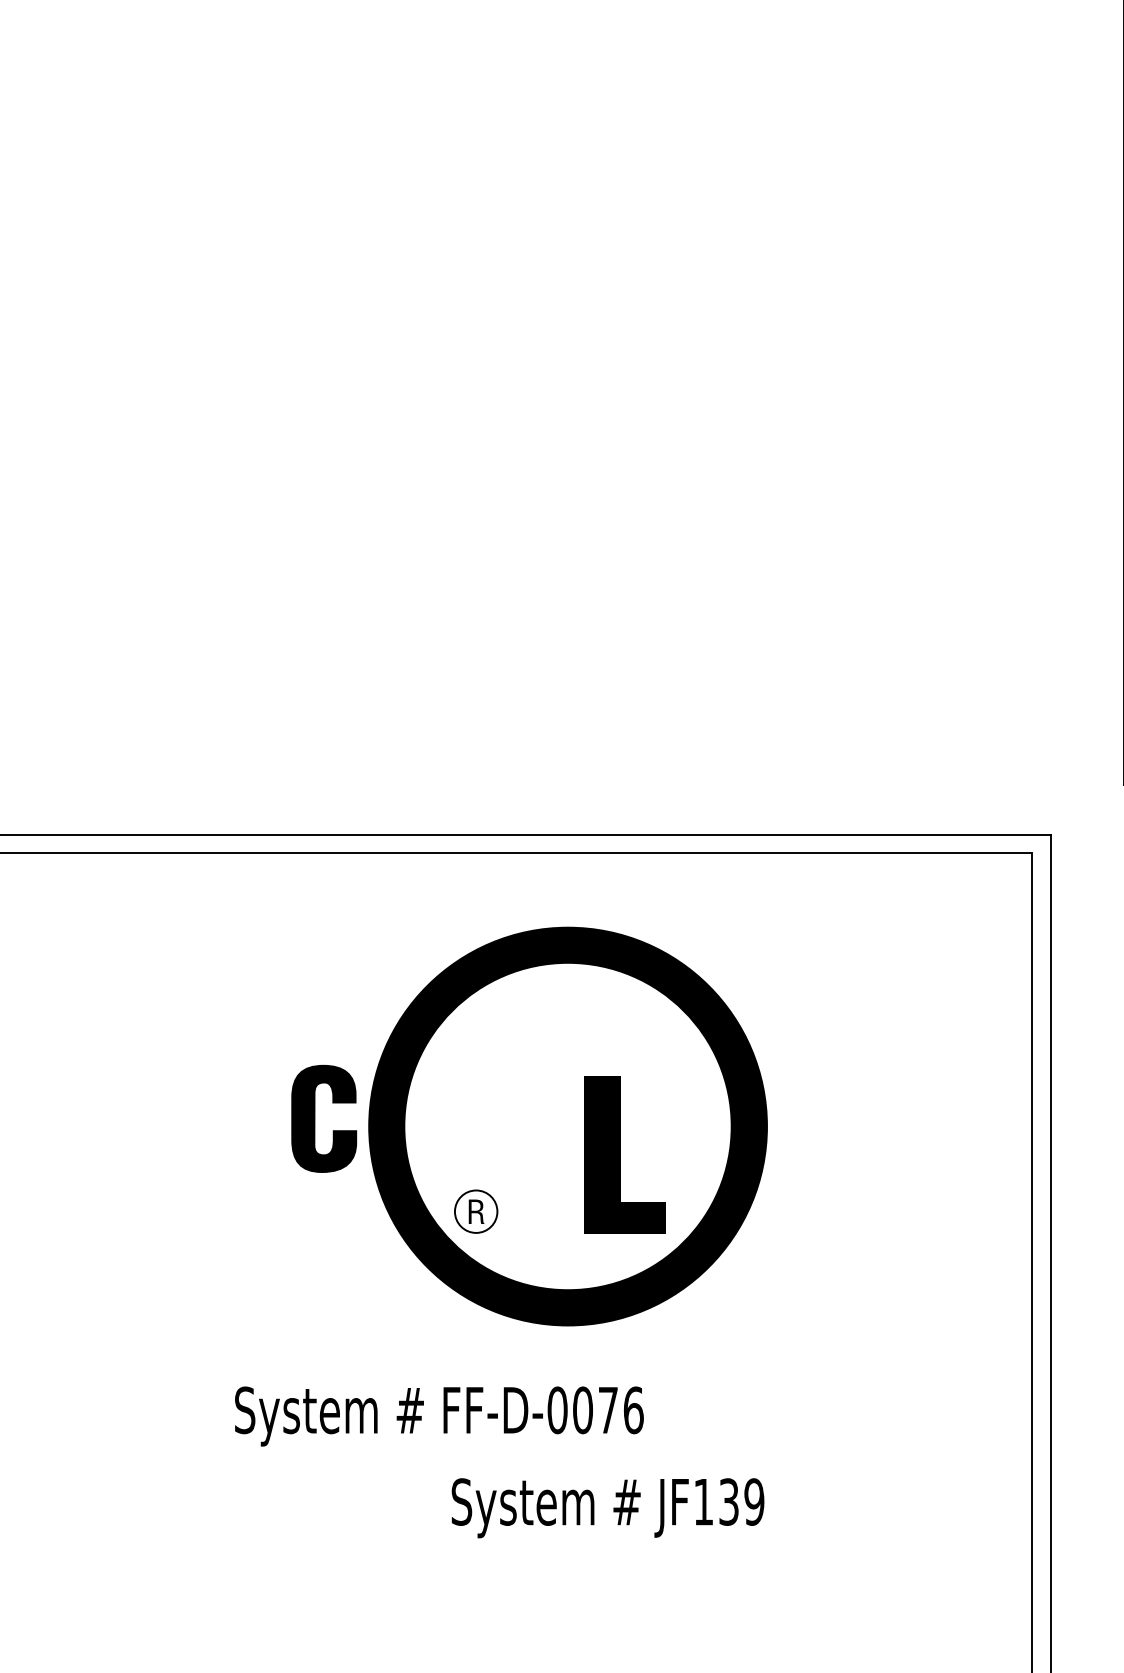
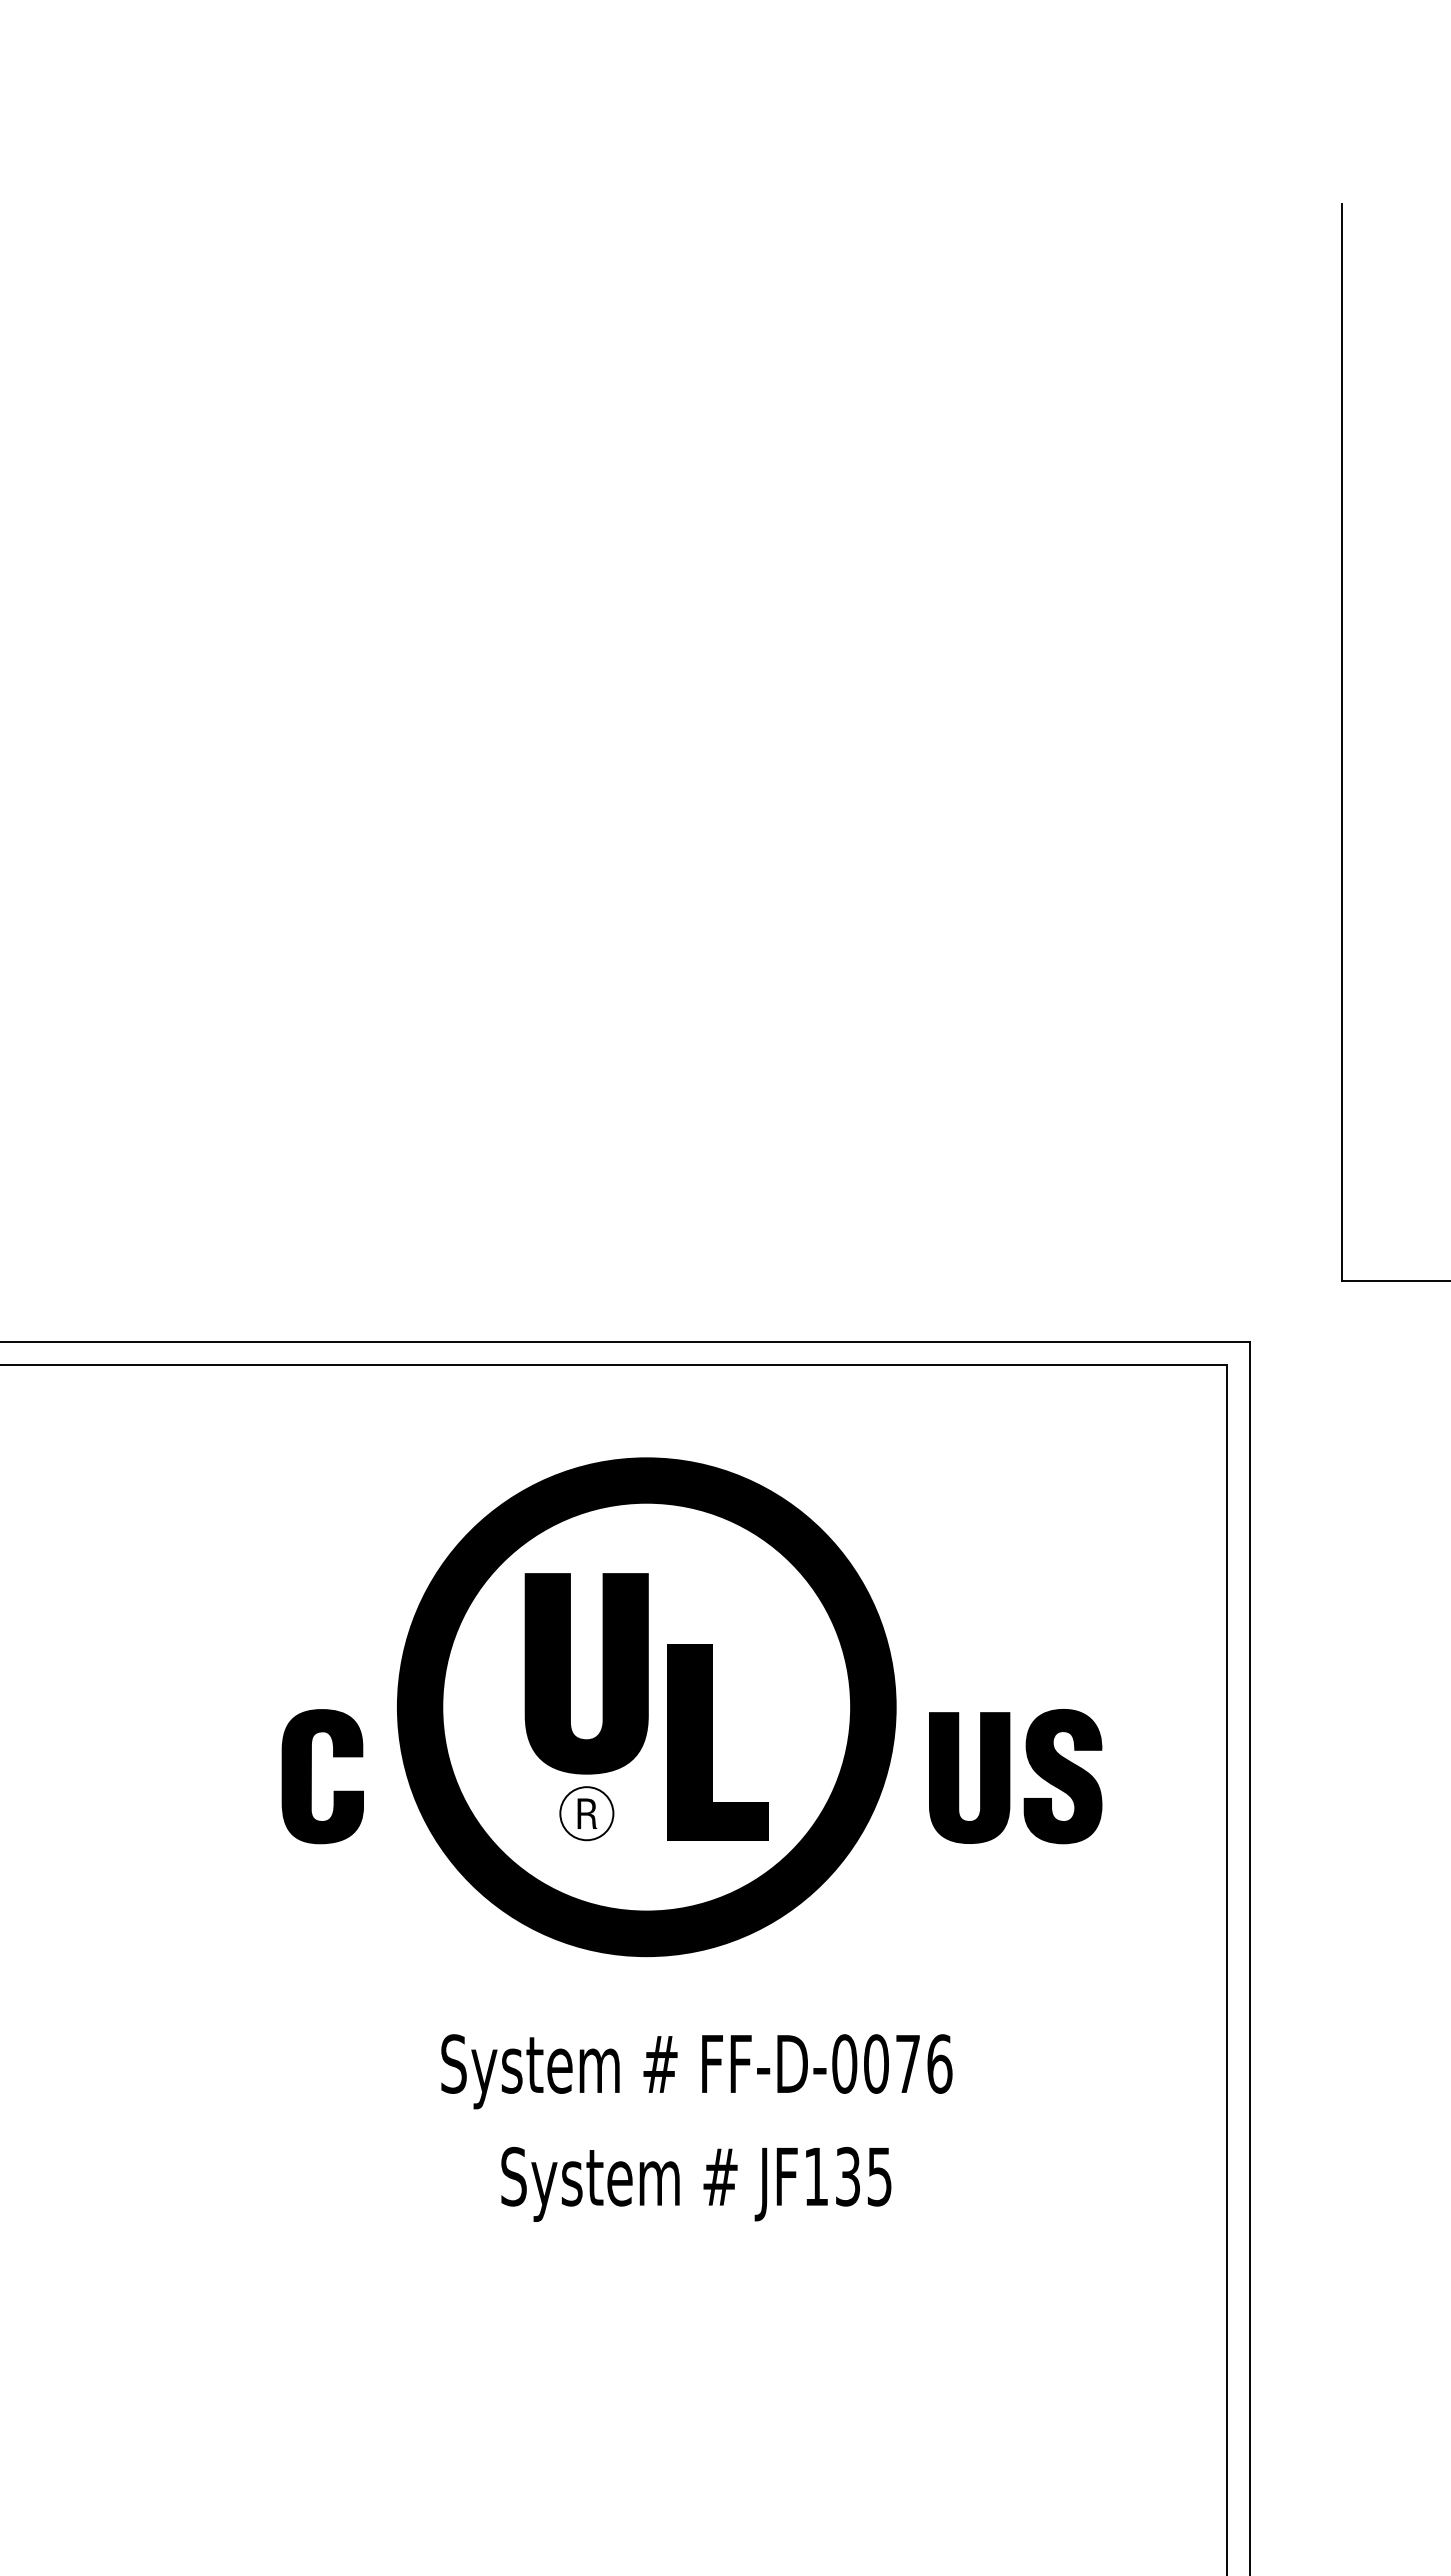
part: (507, 1099) -> (570, 1673), added
part: (315, 1118) -> (311, 1776), moved
part: (900, 1181) -> (1062, 1776), added
fill: (826, 1183) -> (969, 1778), added
part: (475, 1211) -> (586, 1813), moved
text: (439, 1416) -> (696, 2071), moved
text: (754, 1501) -> (879, 2176), JF139 -> JF135

